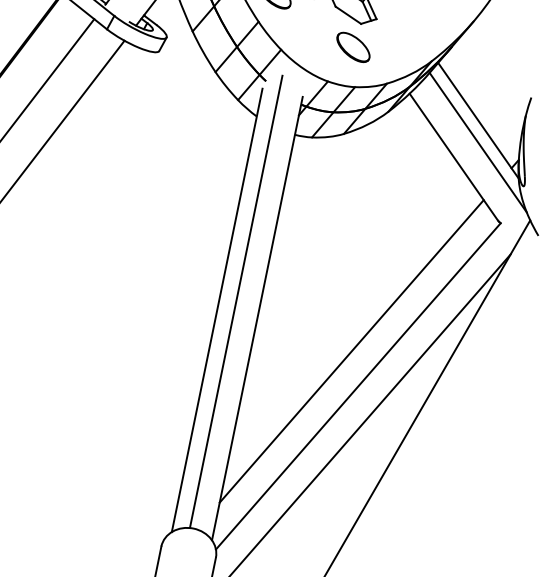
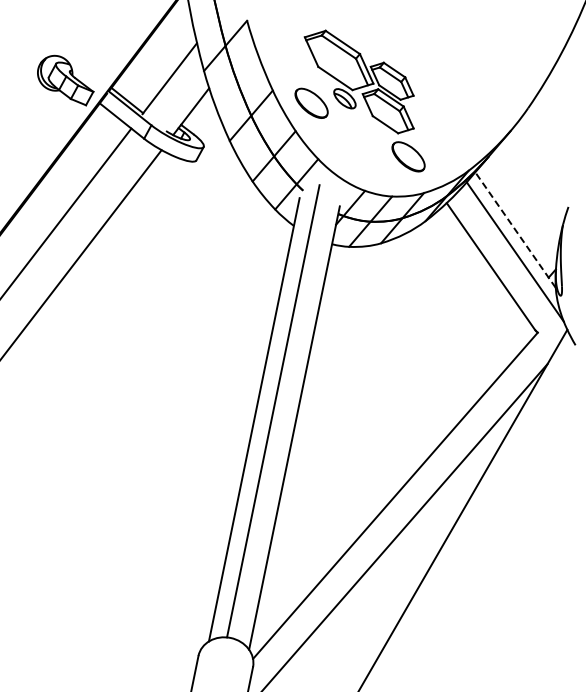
part: (353, 47) -> (408, 156), moved
line: (478, 120) -> (515, 229), solid -> dashed
line: (351, 351) -> (388, 460), removed

